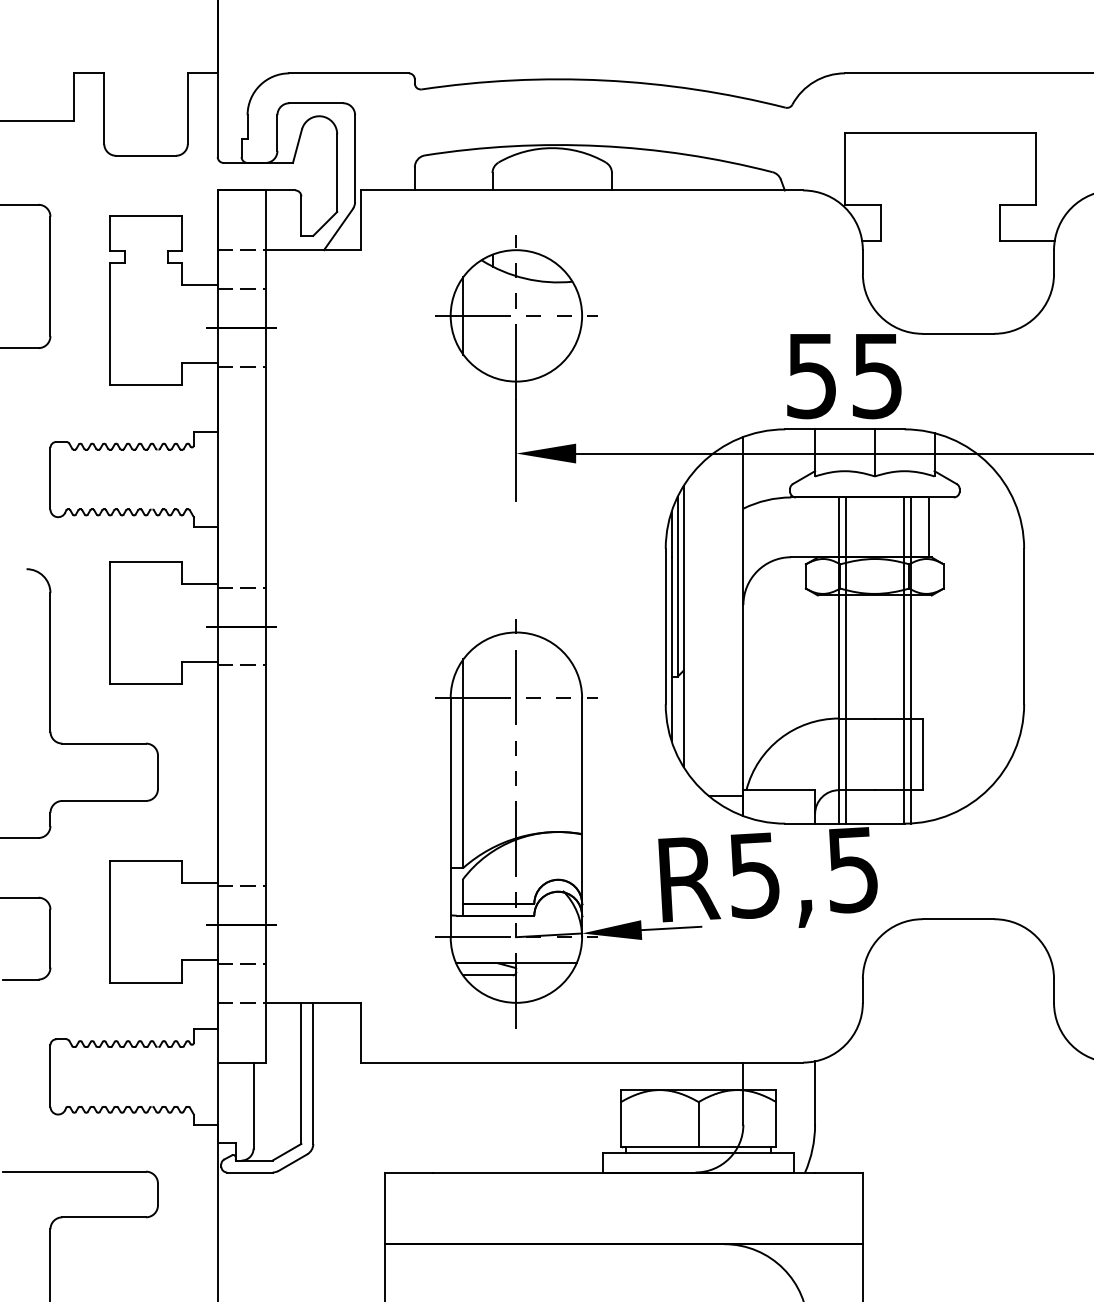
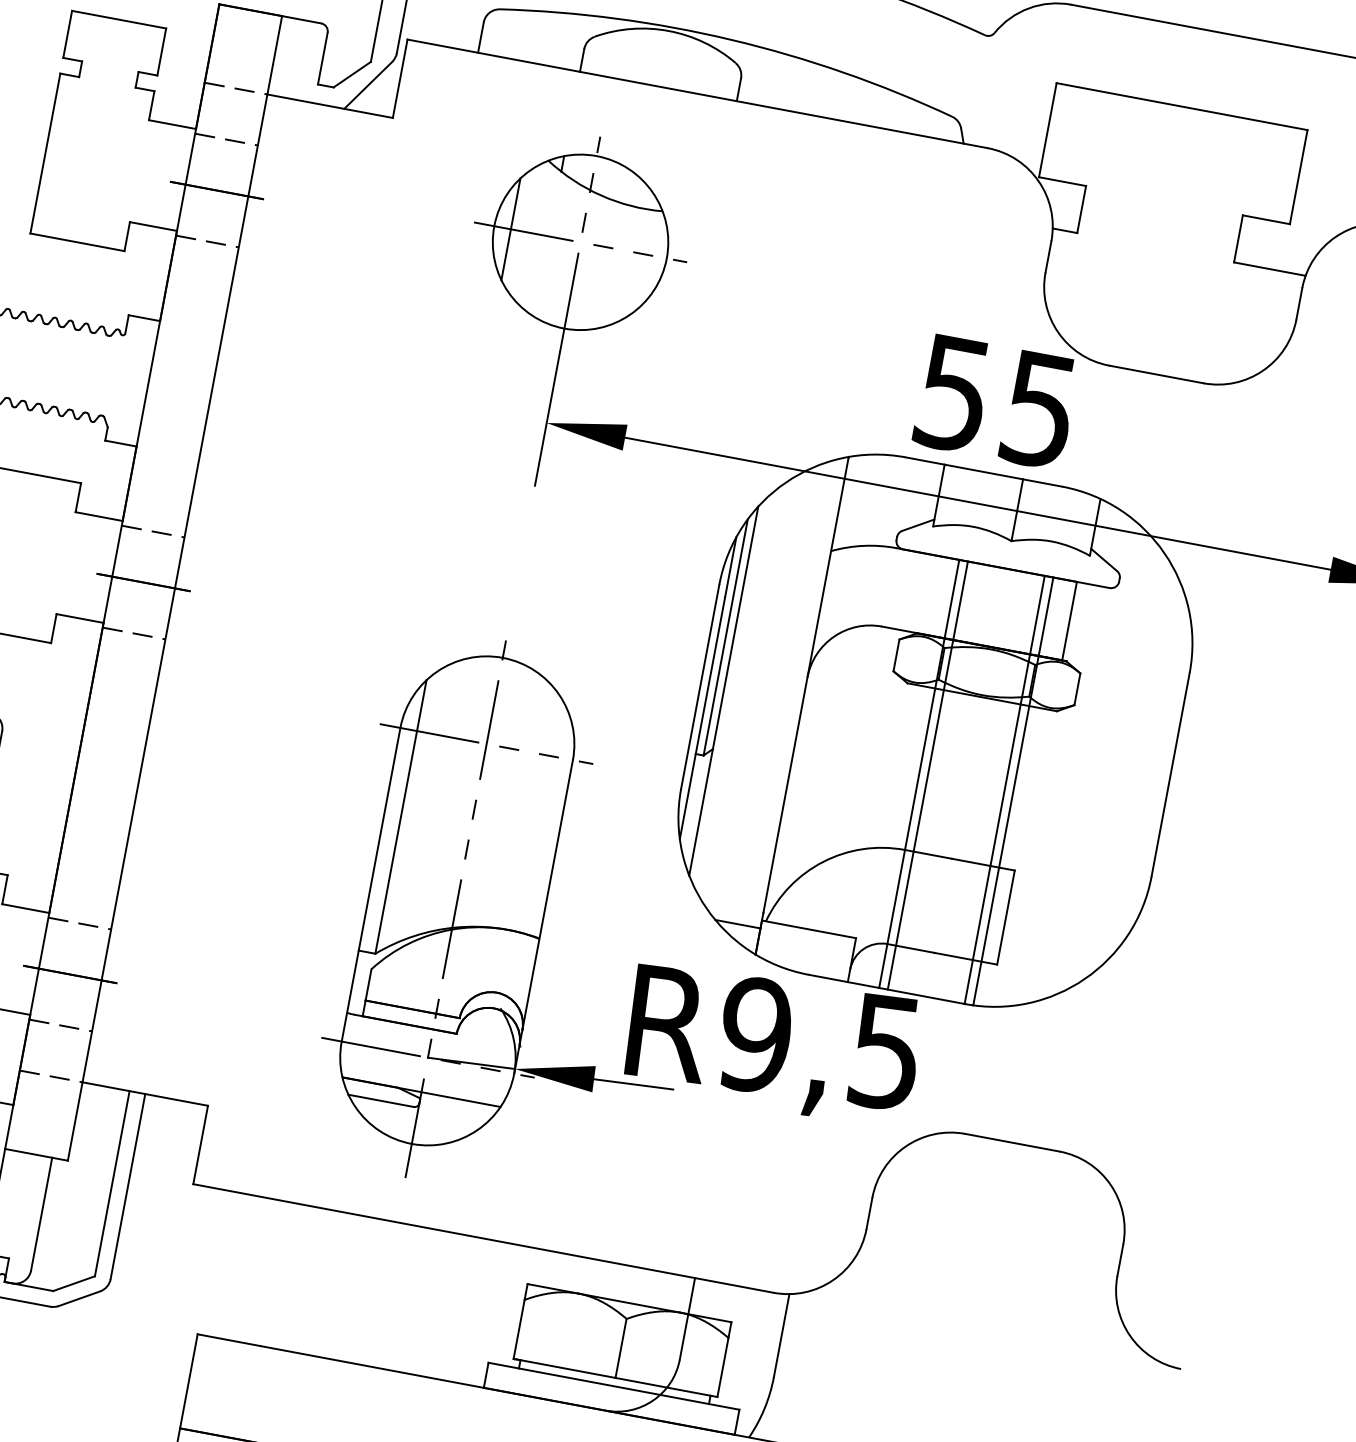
text: (753, 875) -> (754, 1035), R5,5 -> R9,5

